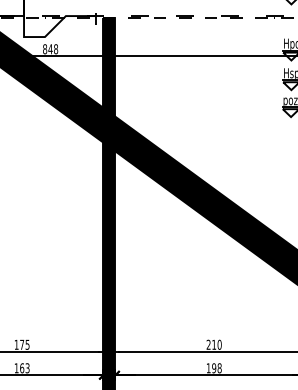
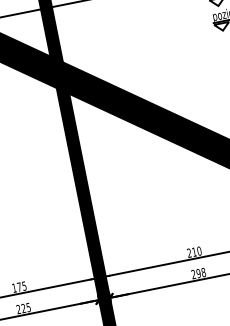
text: (21, 368) -> (23, 308), 163 -> 225
text: (208, 368) -> (193, 274), 198 -> 298

